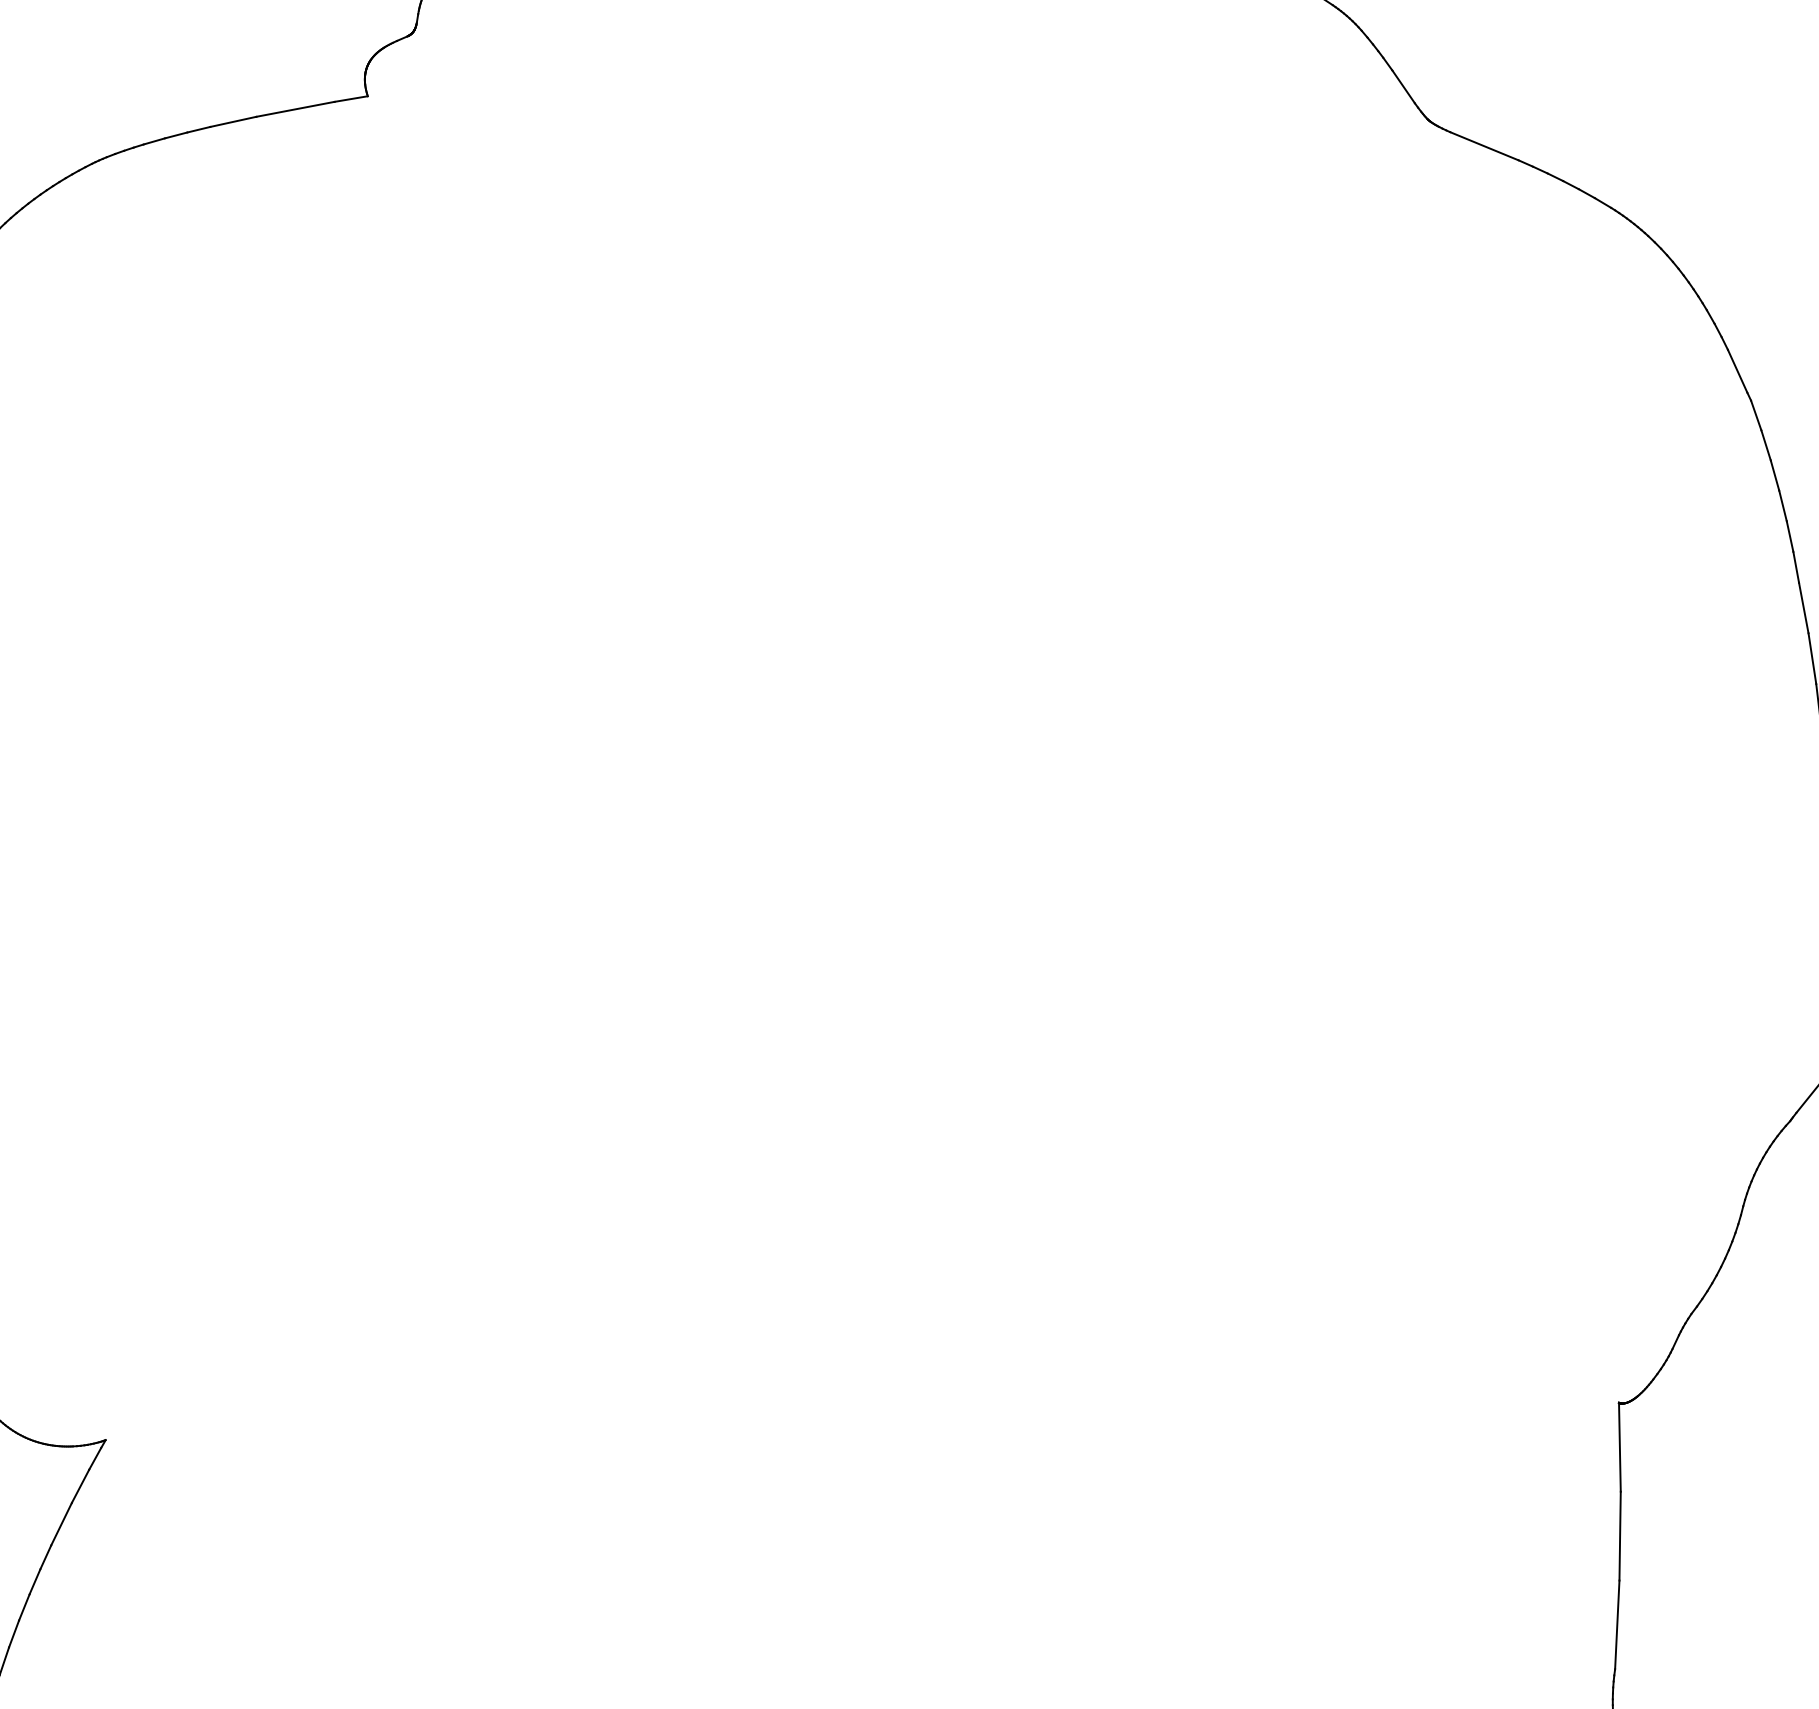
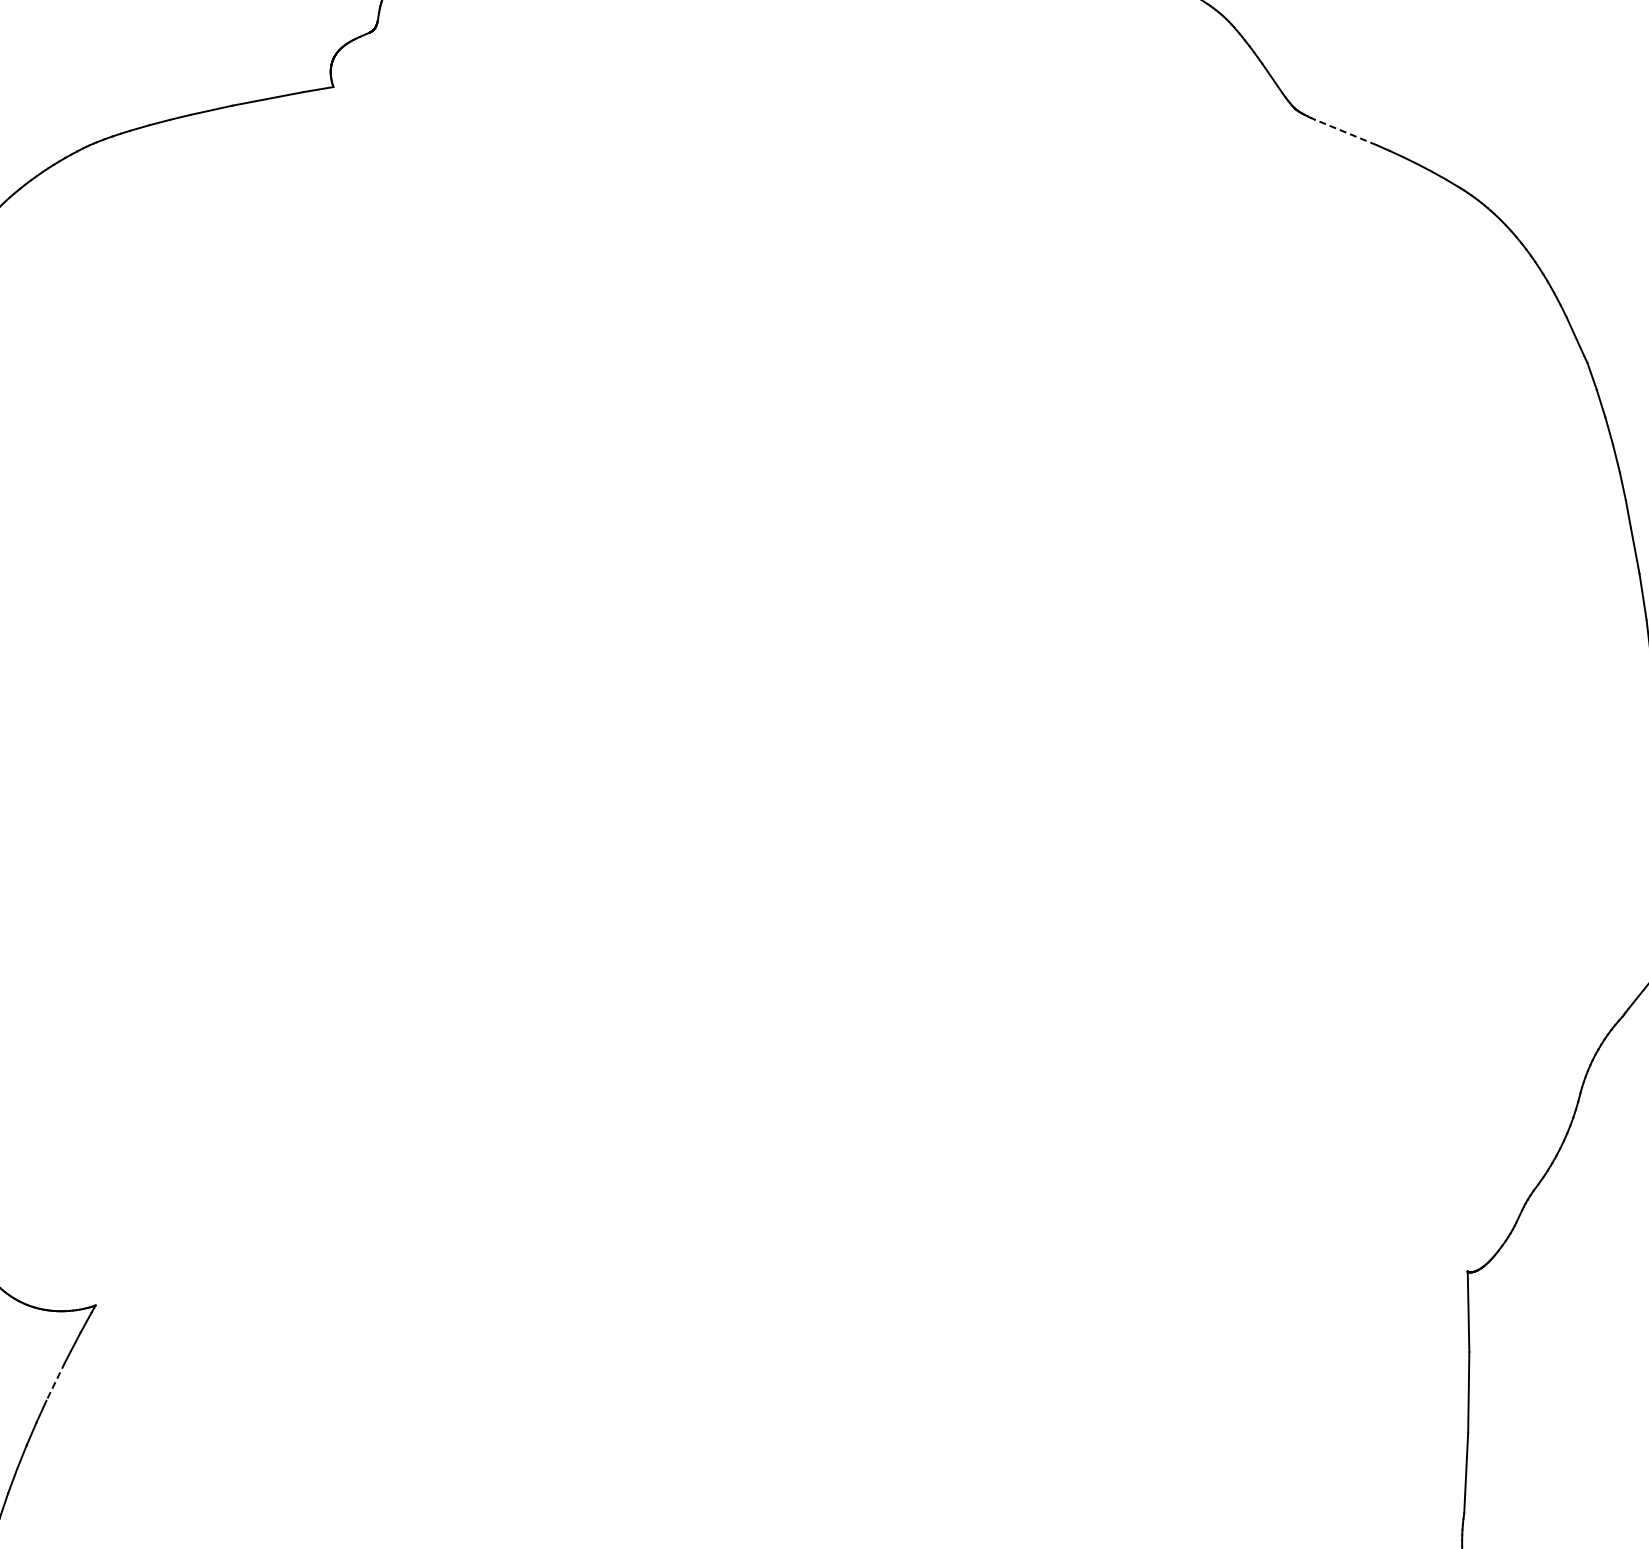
line: (1484, 146) -> (1345, 132), solid -> dashed
line: (61, 1525) -> (55, 1382), solid -> dashed

